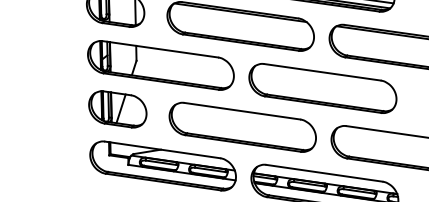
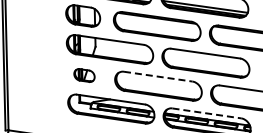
part: (117, 109) -> (84, 75), size x0.6
line: (242, 110) -> (158, 76), solid -> dashed
line: (323, 173) -> (206, 113), solid -> dashed

